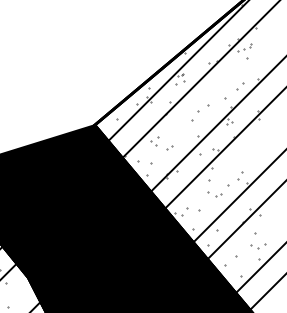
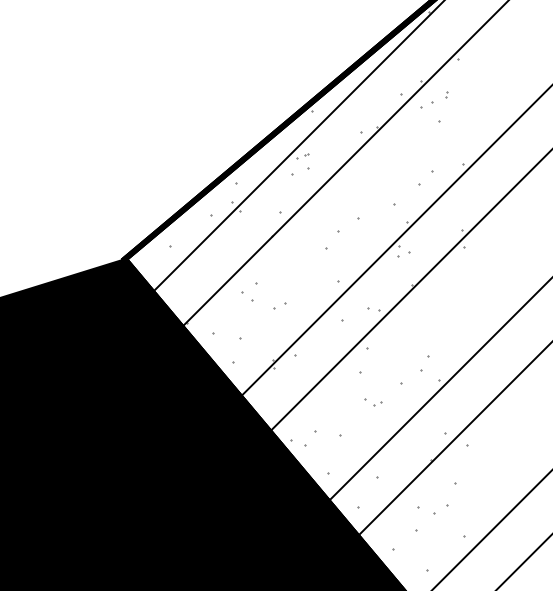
part: (214, 194) -> (371, 402), size x0.6
part: (258, 246) -> (433, 509), moved

